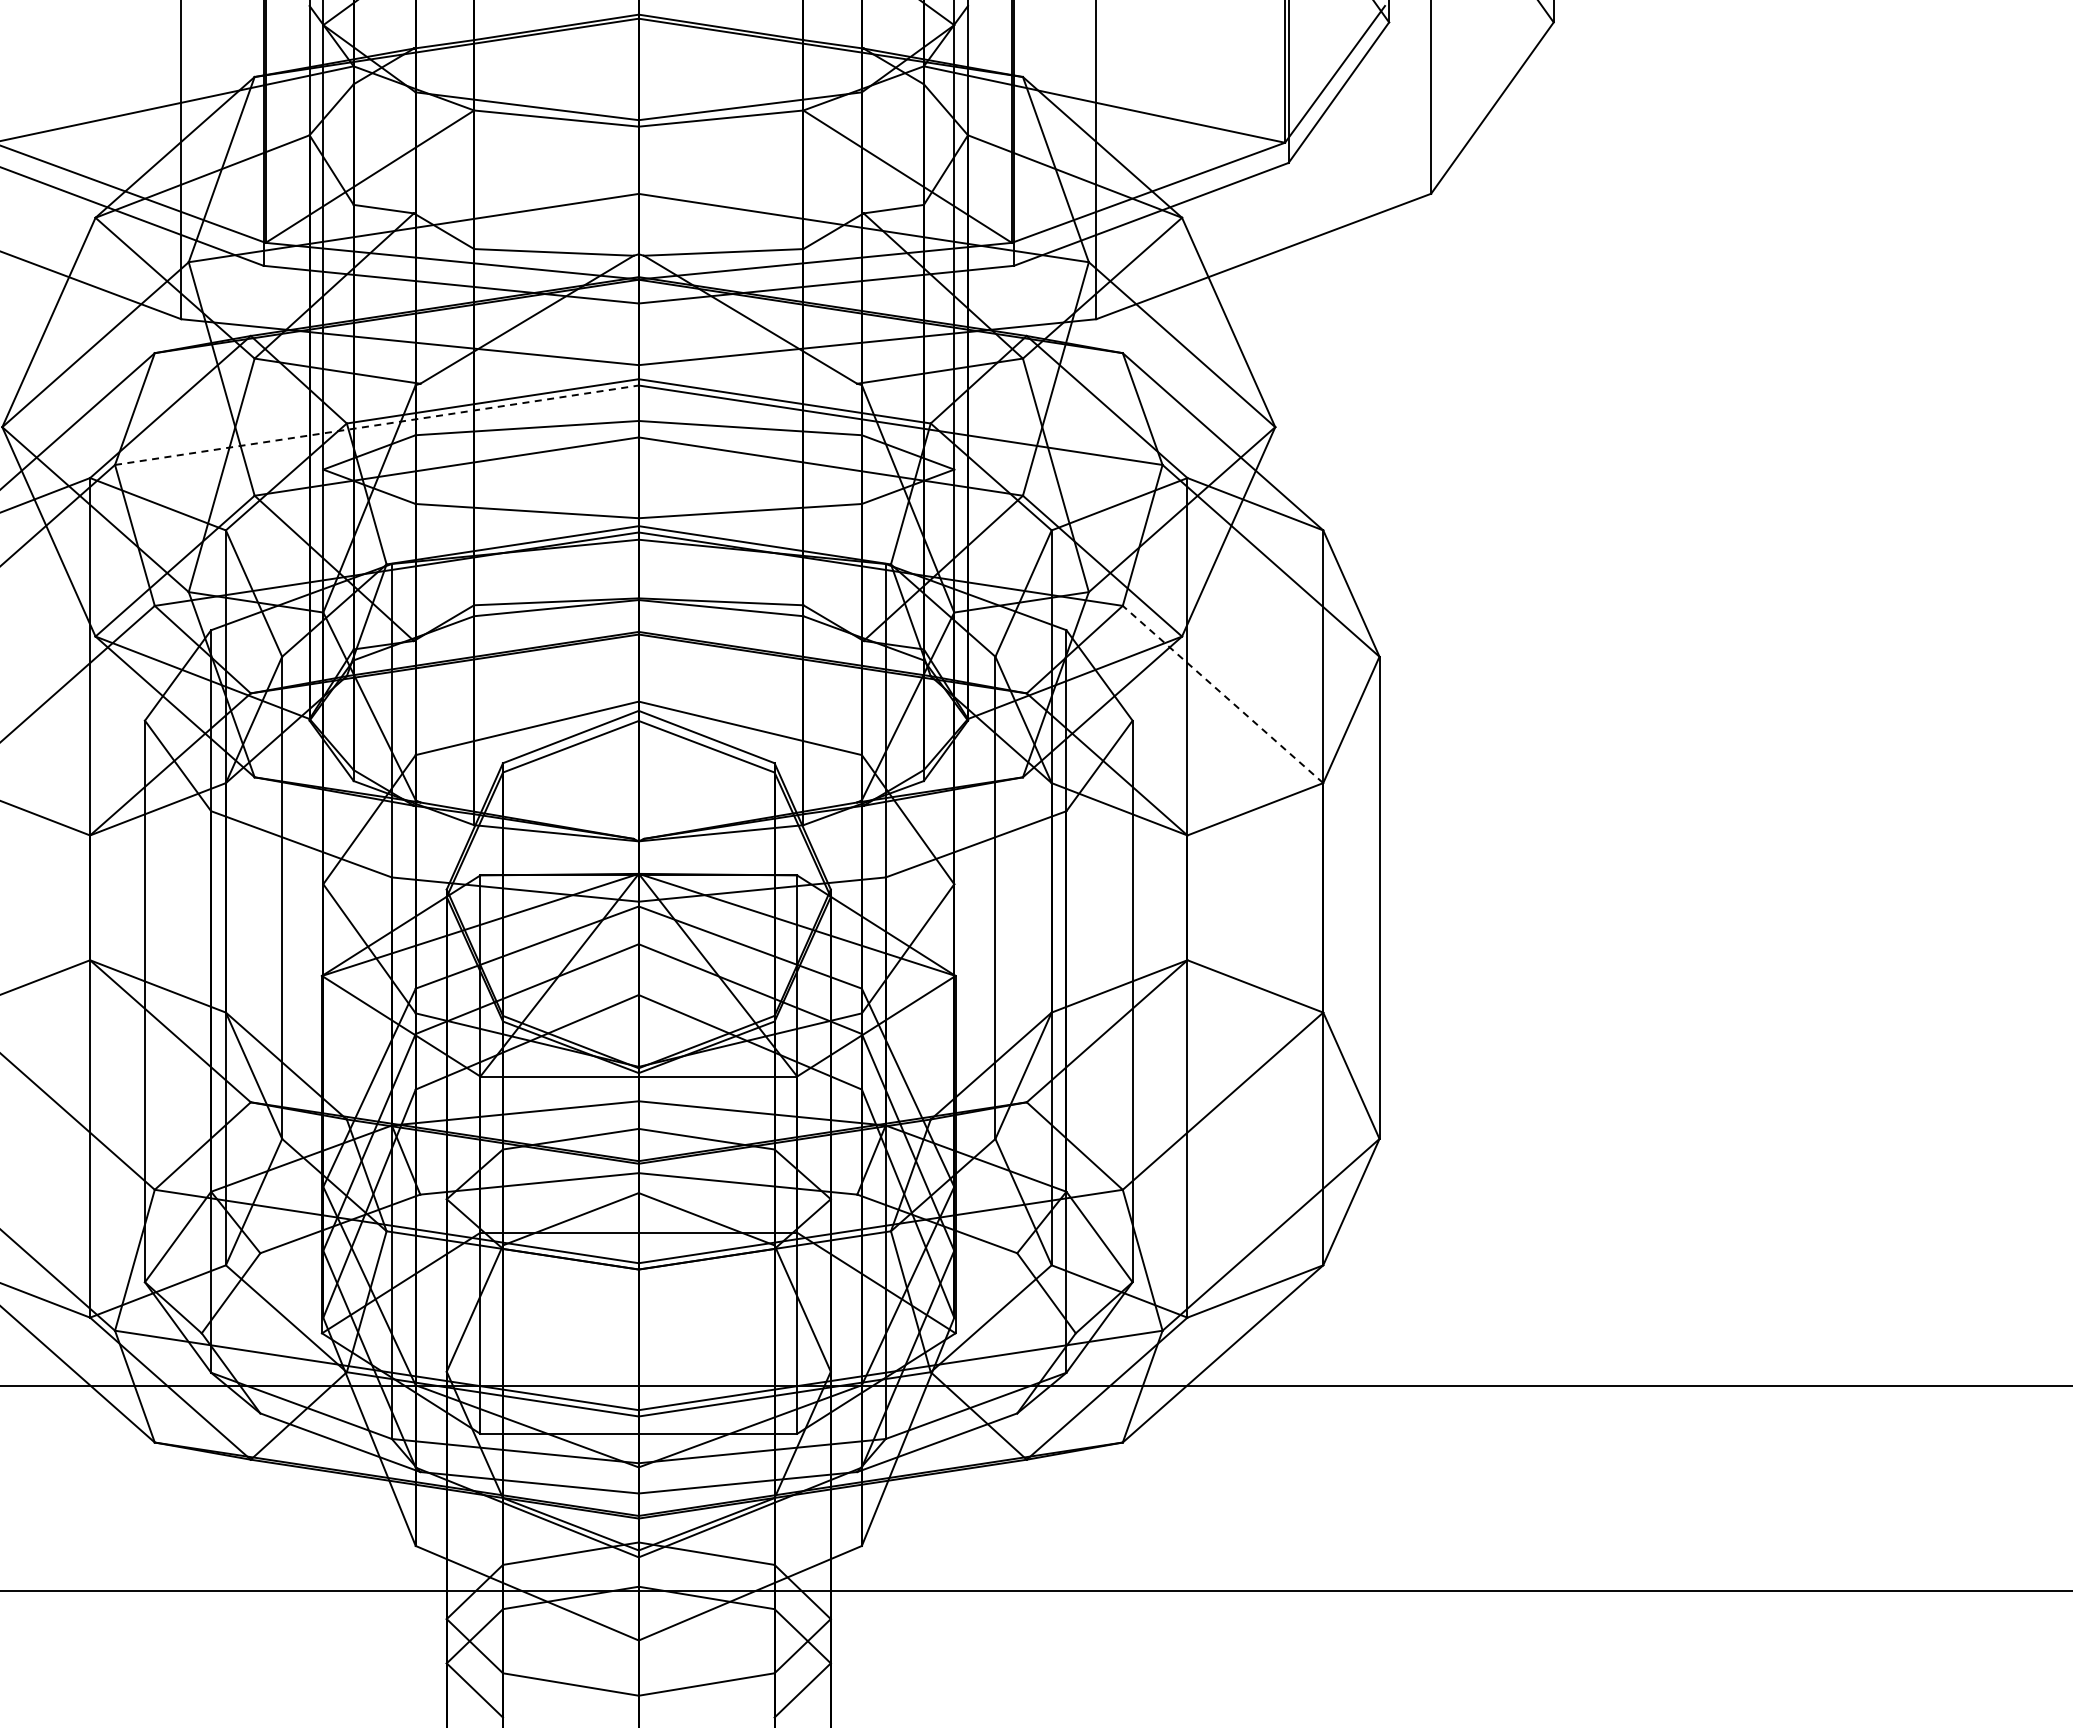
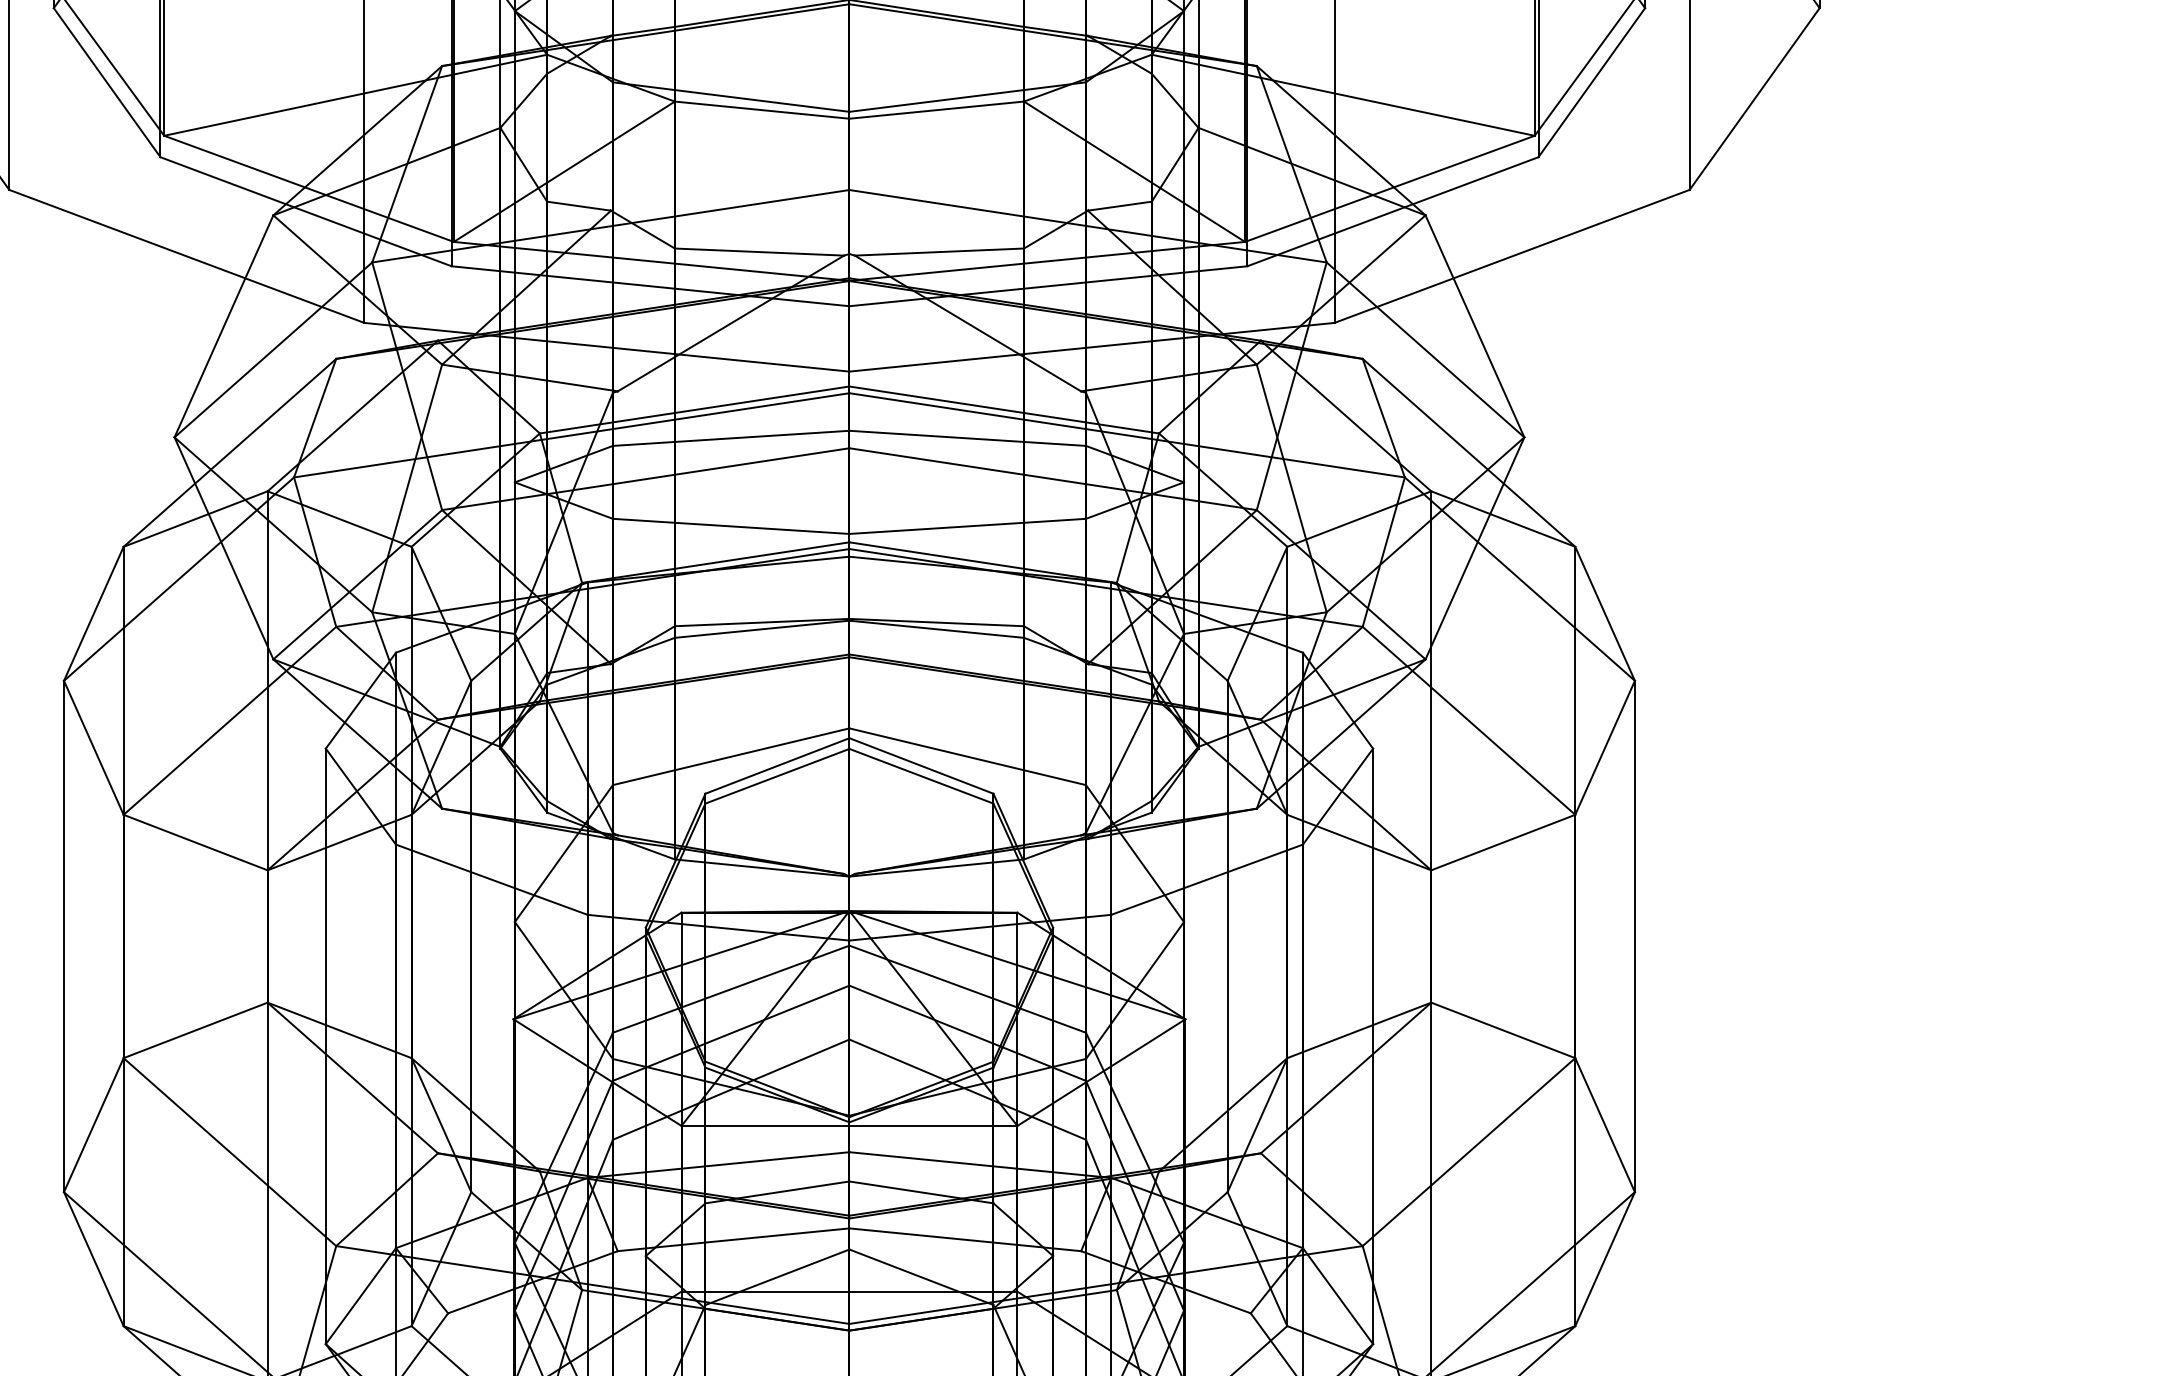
line: (376, 425) -> (571, 435), dashed -> solid
line: (1223, 694) -> (1469, 720), dashed -> solid

